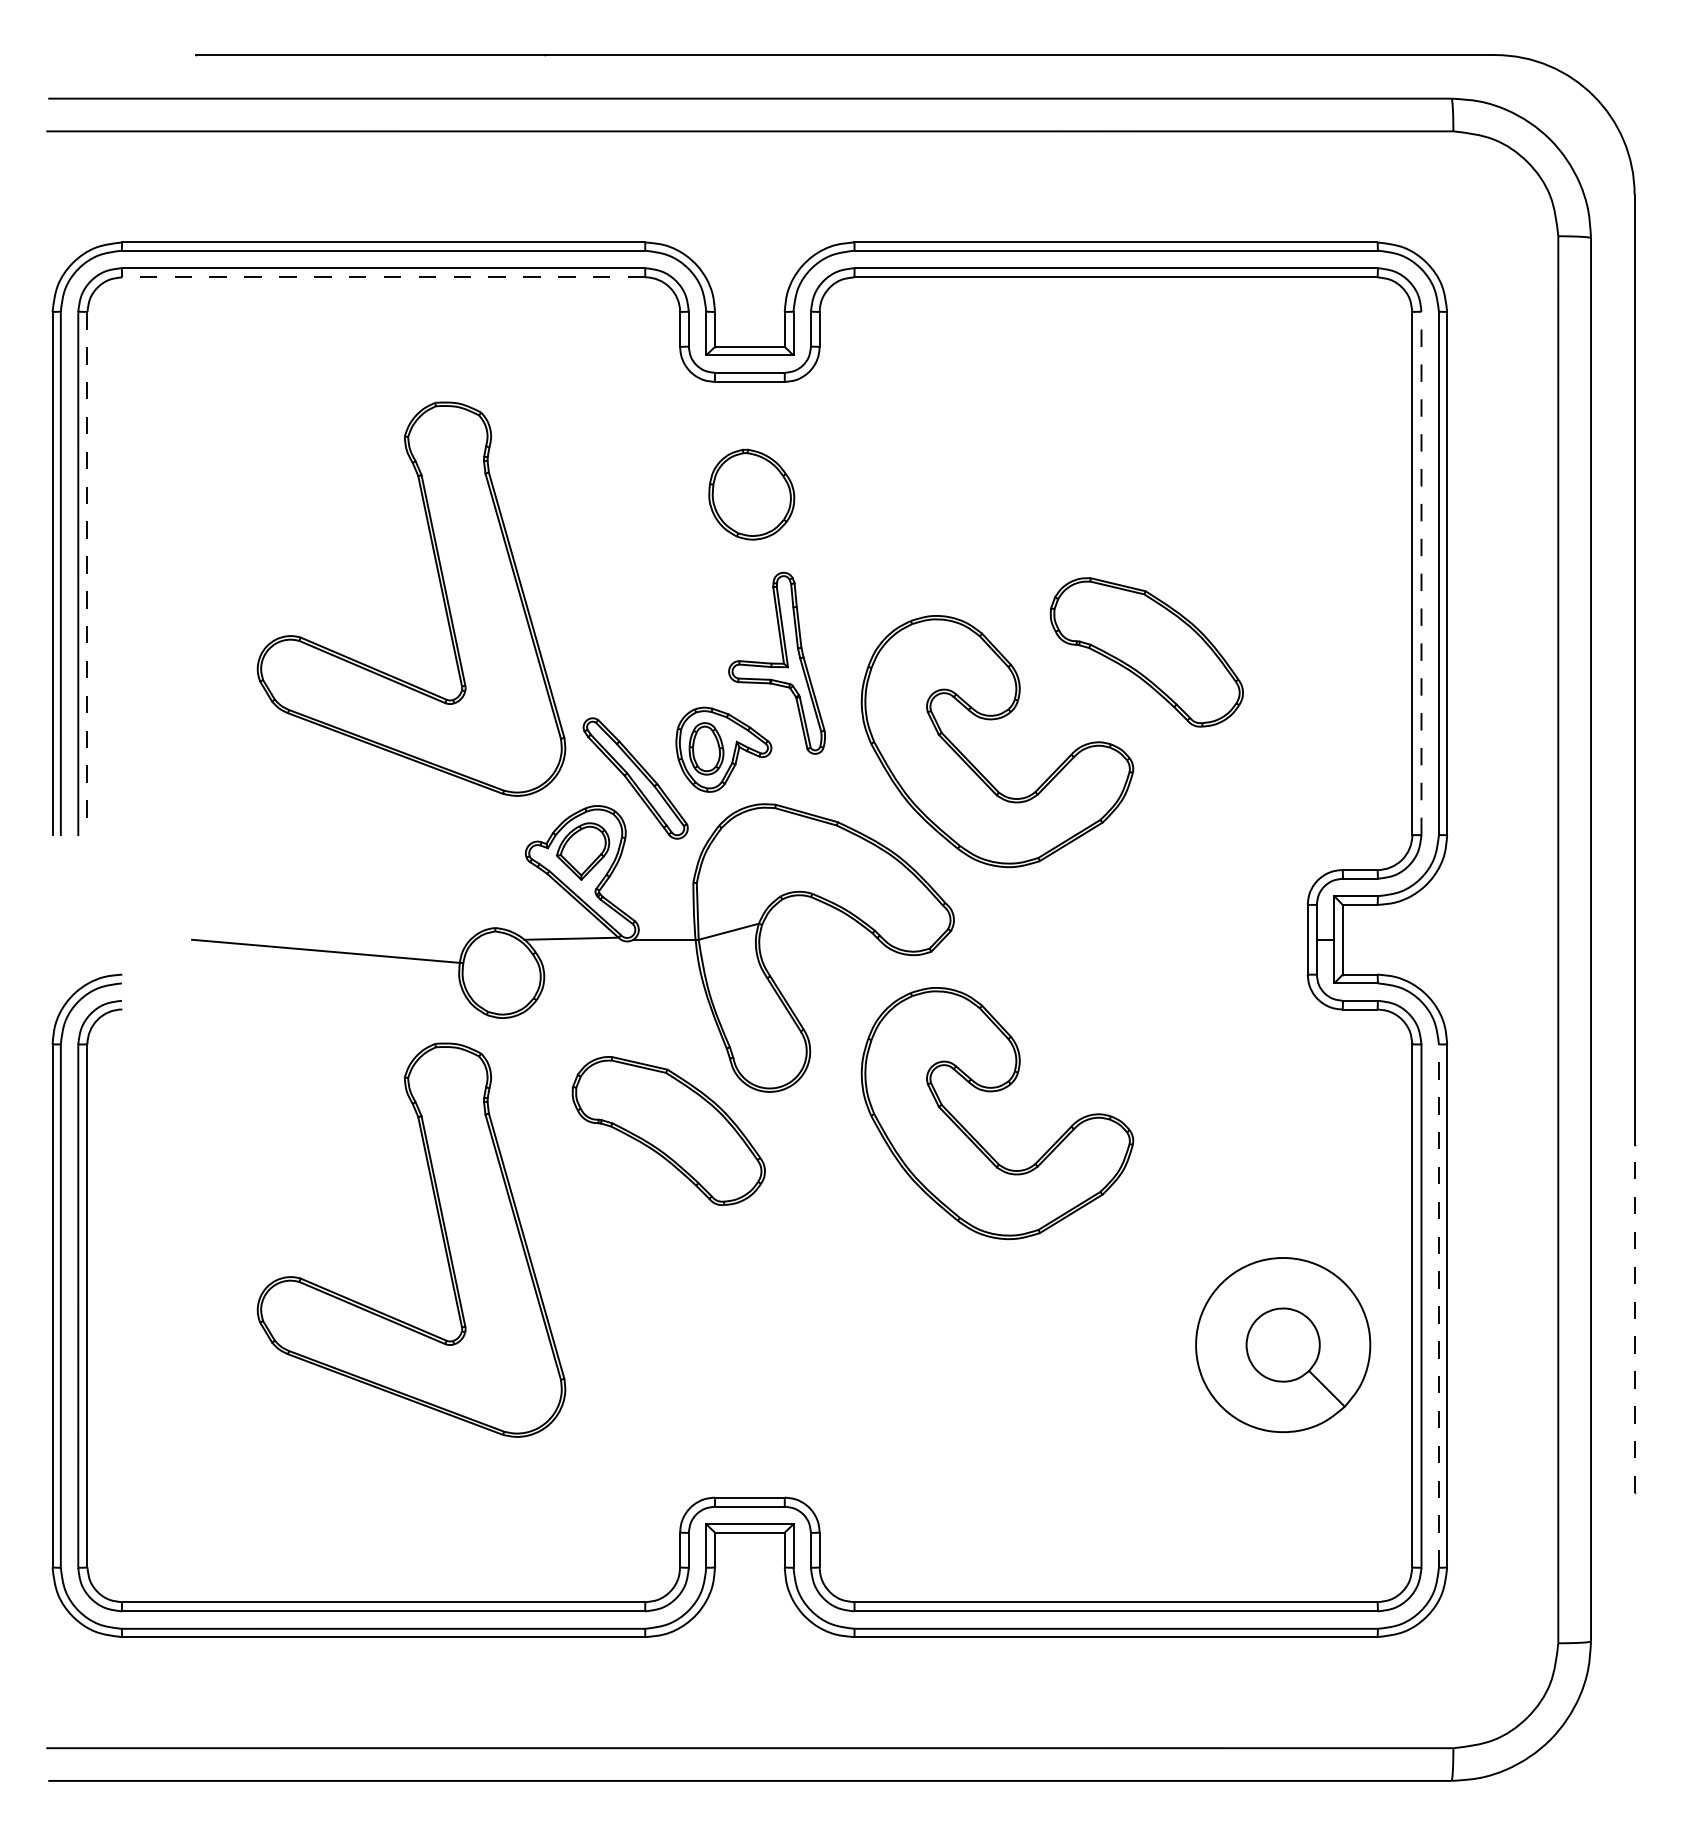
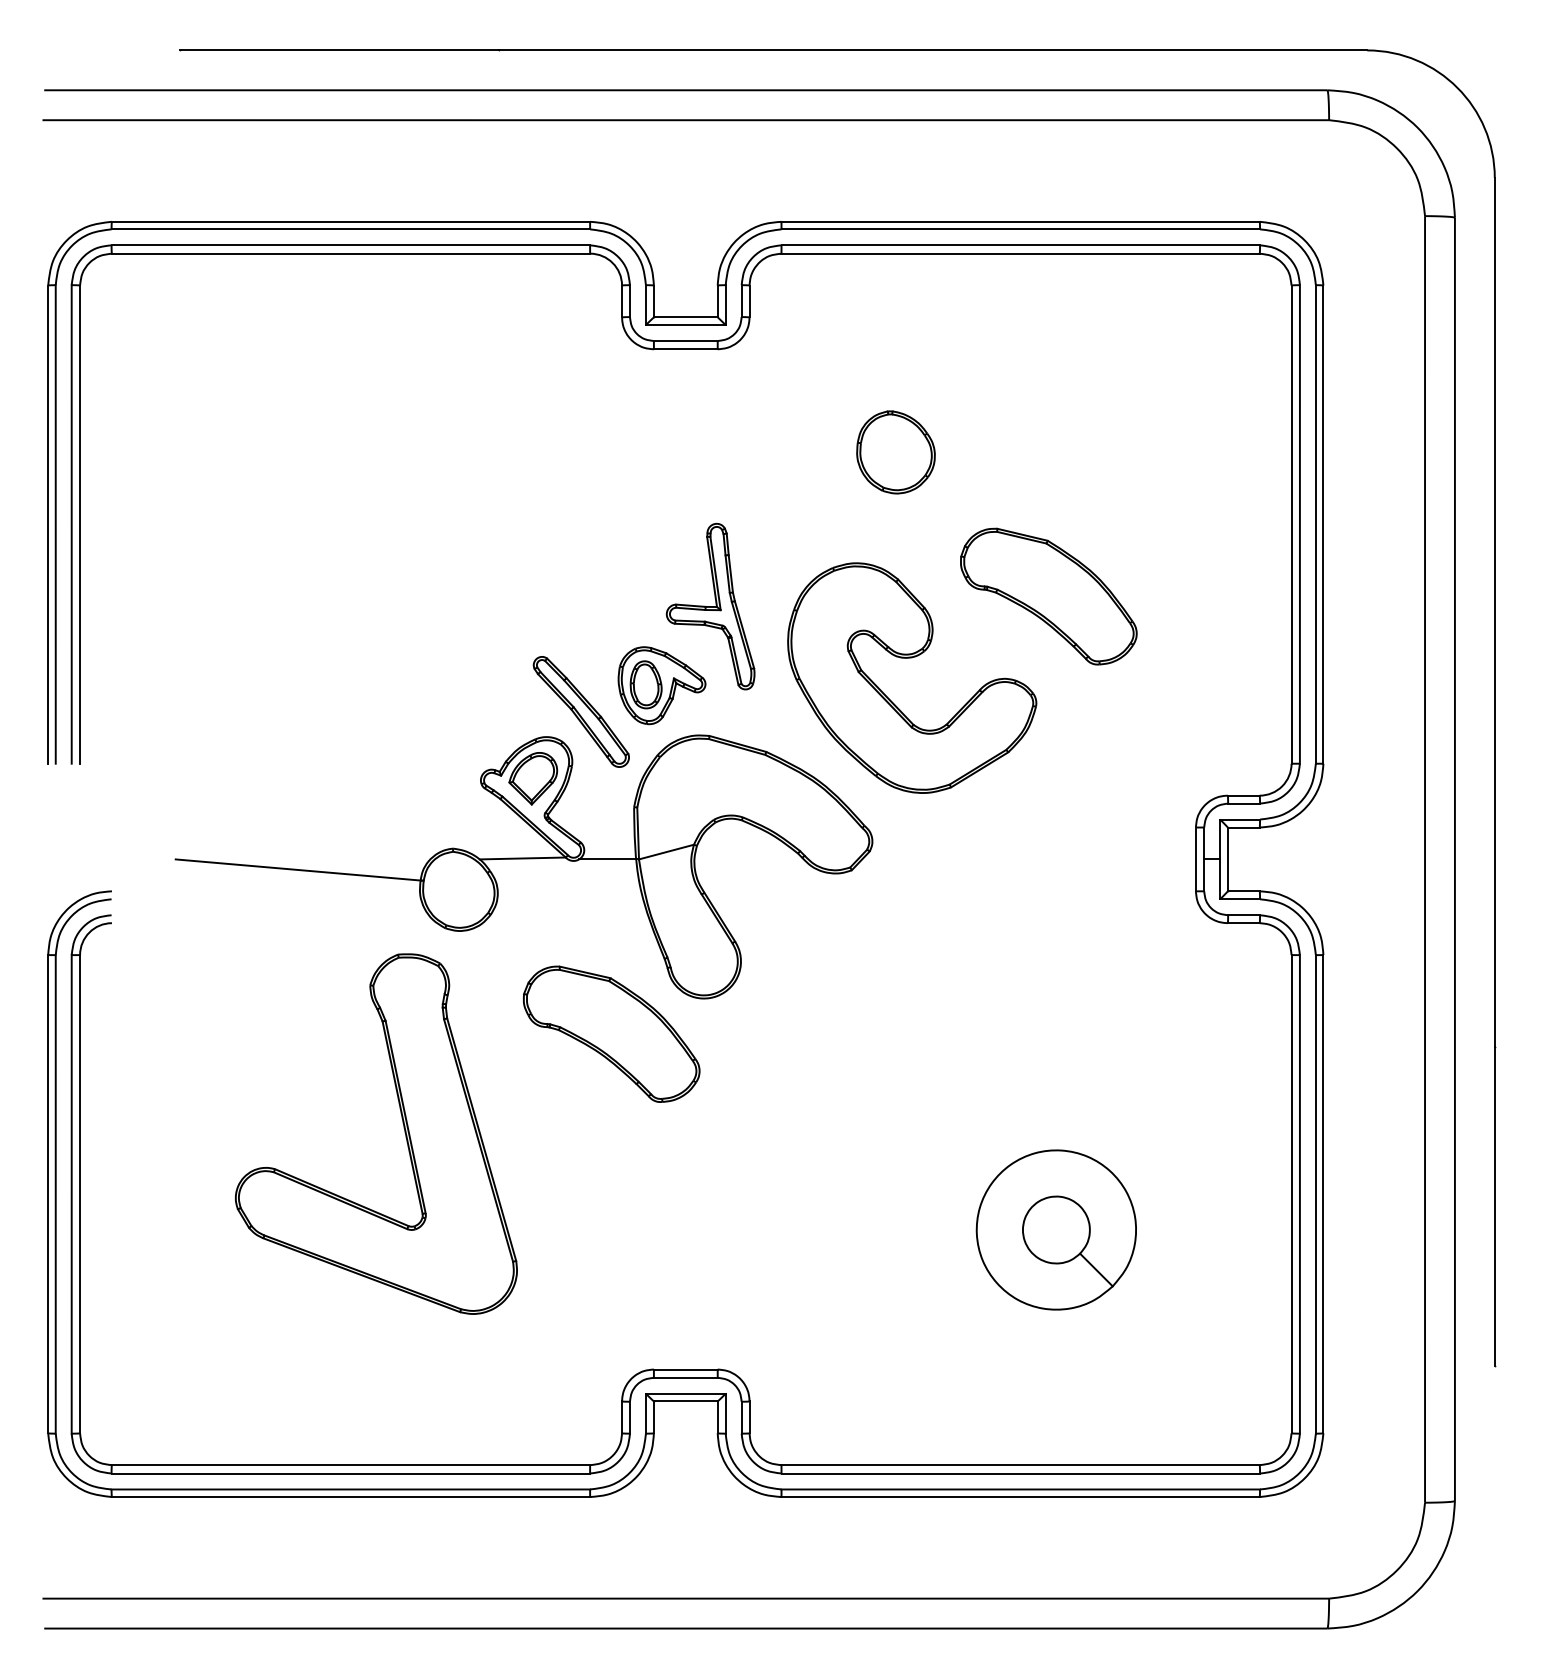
line: (383, 277) -> (350, 253), dashed -> solid
part: (751, 494) -> (895, 452), moved
line: (1421, 573) -> (1299, 524), dashed -> solid
line: (87, 574) -> (80, 525), dashed -> solid
part: (441, 593) -> (403, 542), removed
part: (993, 1092) -> (908, 999), removed
line: (1438, 1306) -> (1315, 1194), dashed -> solid
line: (1634, 1318) -> (1494, 1205), dashed -> solid
part: (1283, 1344) -> (1056, 1229), moved

